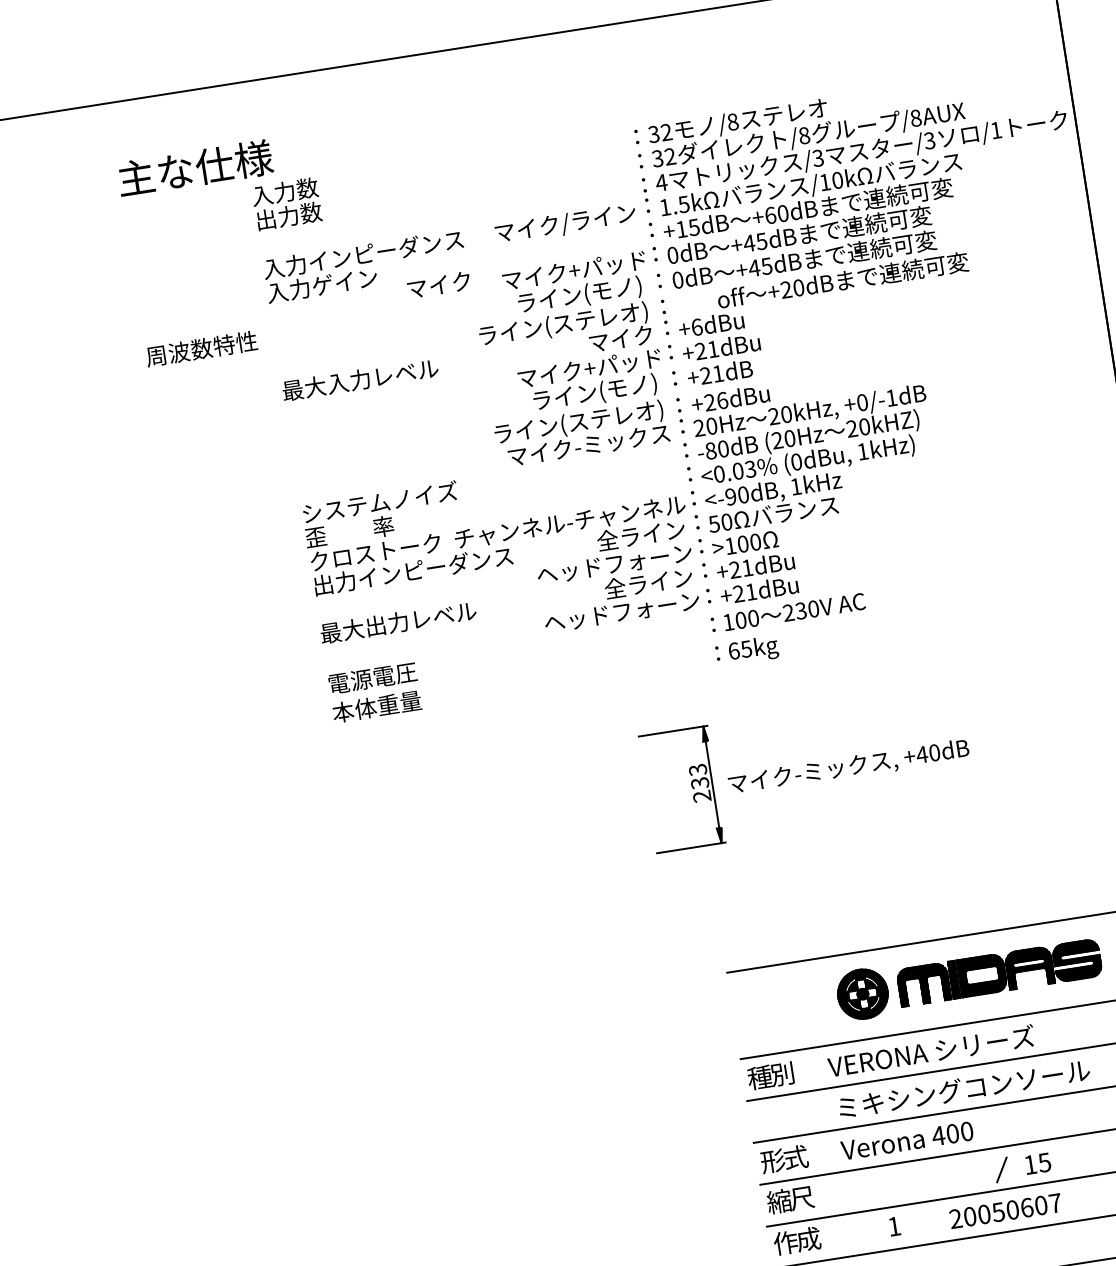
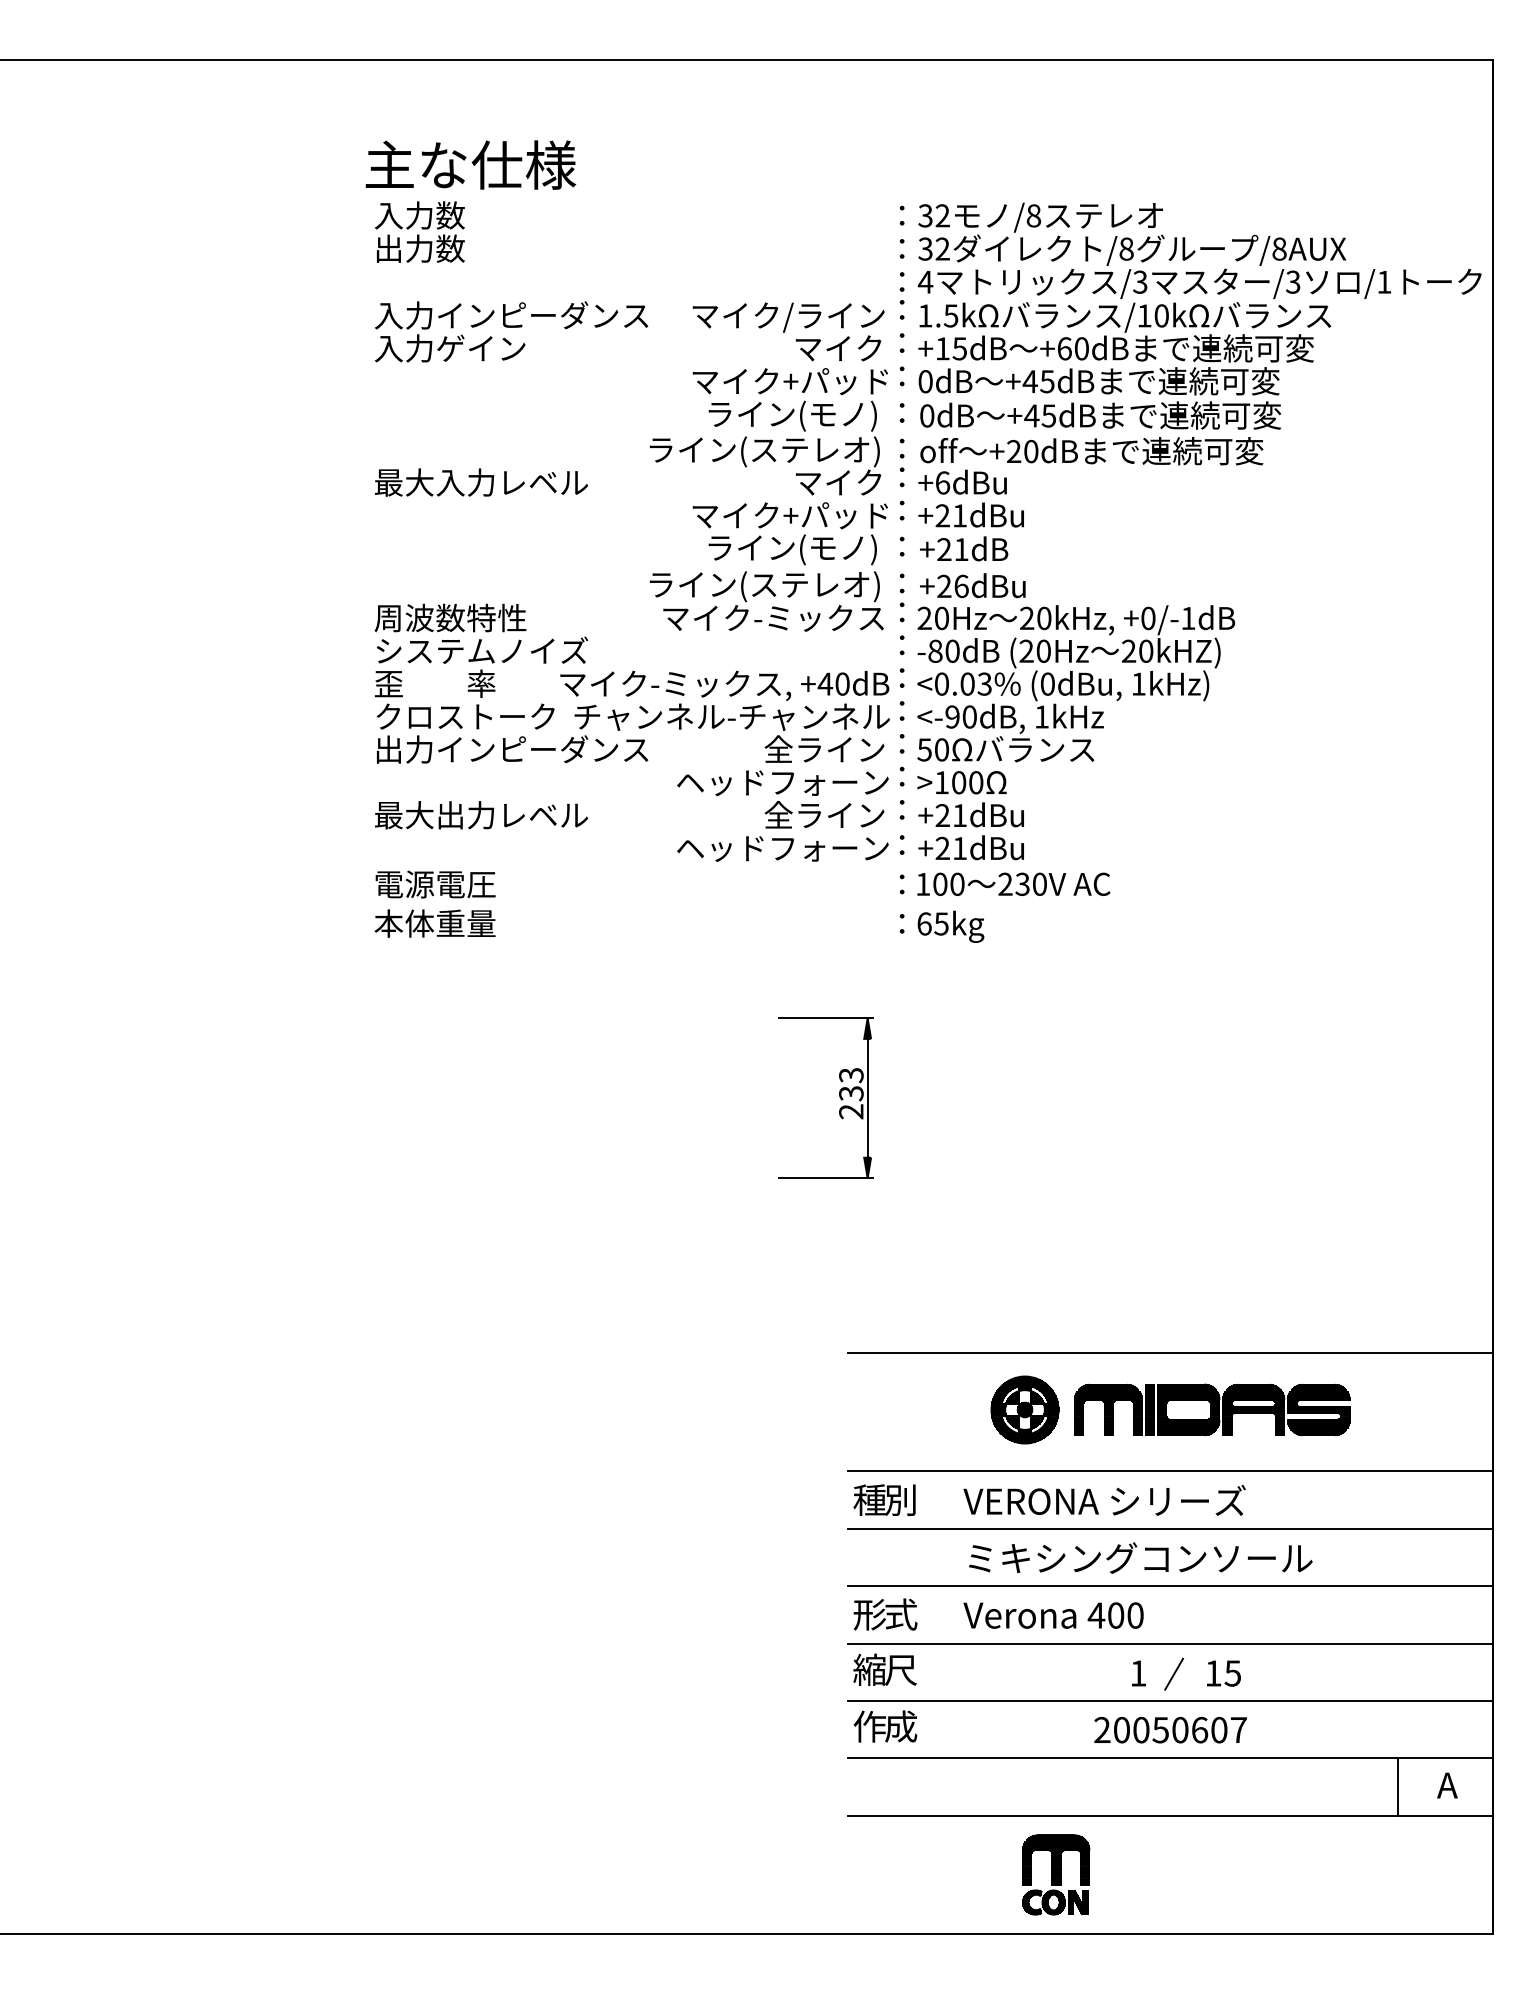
text: (195, 167) -> (470, 164), moved
text: (842, 280) -> (1091, 451), moved
text: (439, 285) -> (838, 348), moved
text: (201, 348) -> (450, 617), moved
text: (848, 767) -> (724, 685), moved
text: (894, 1226) -> (1138, 1673), moved

